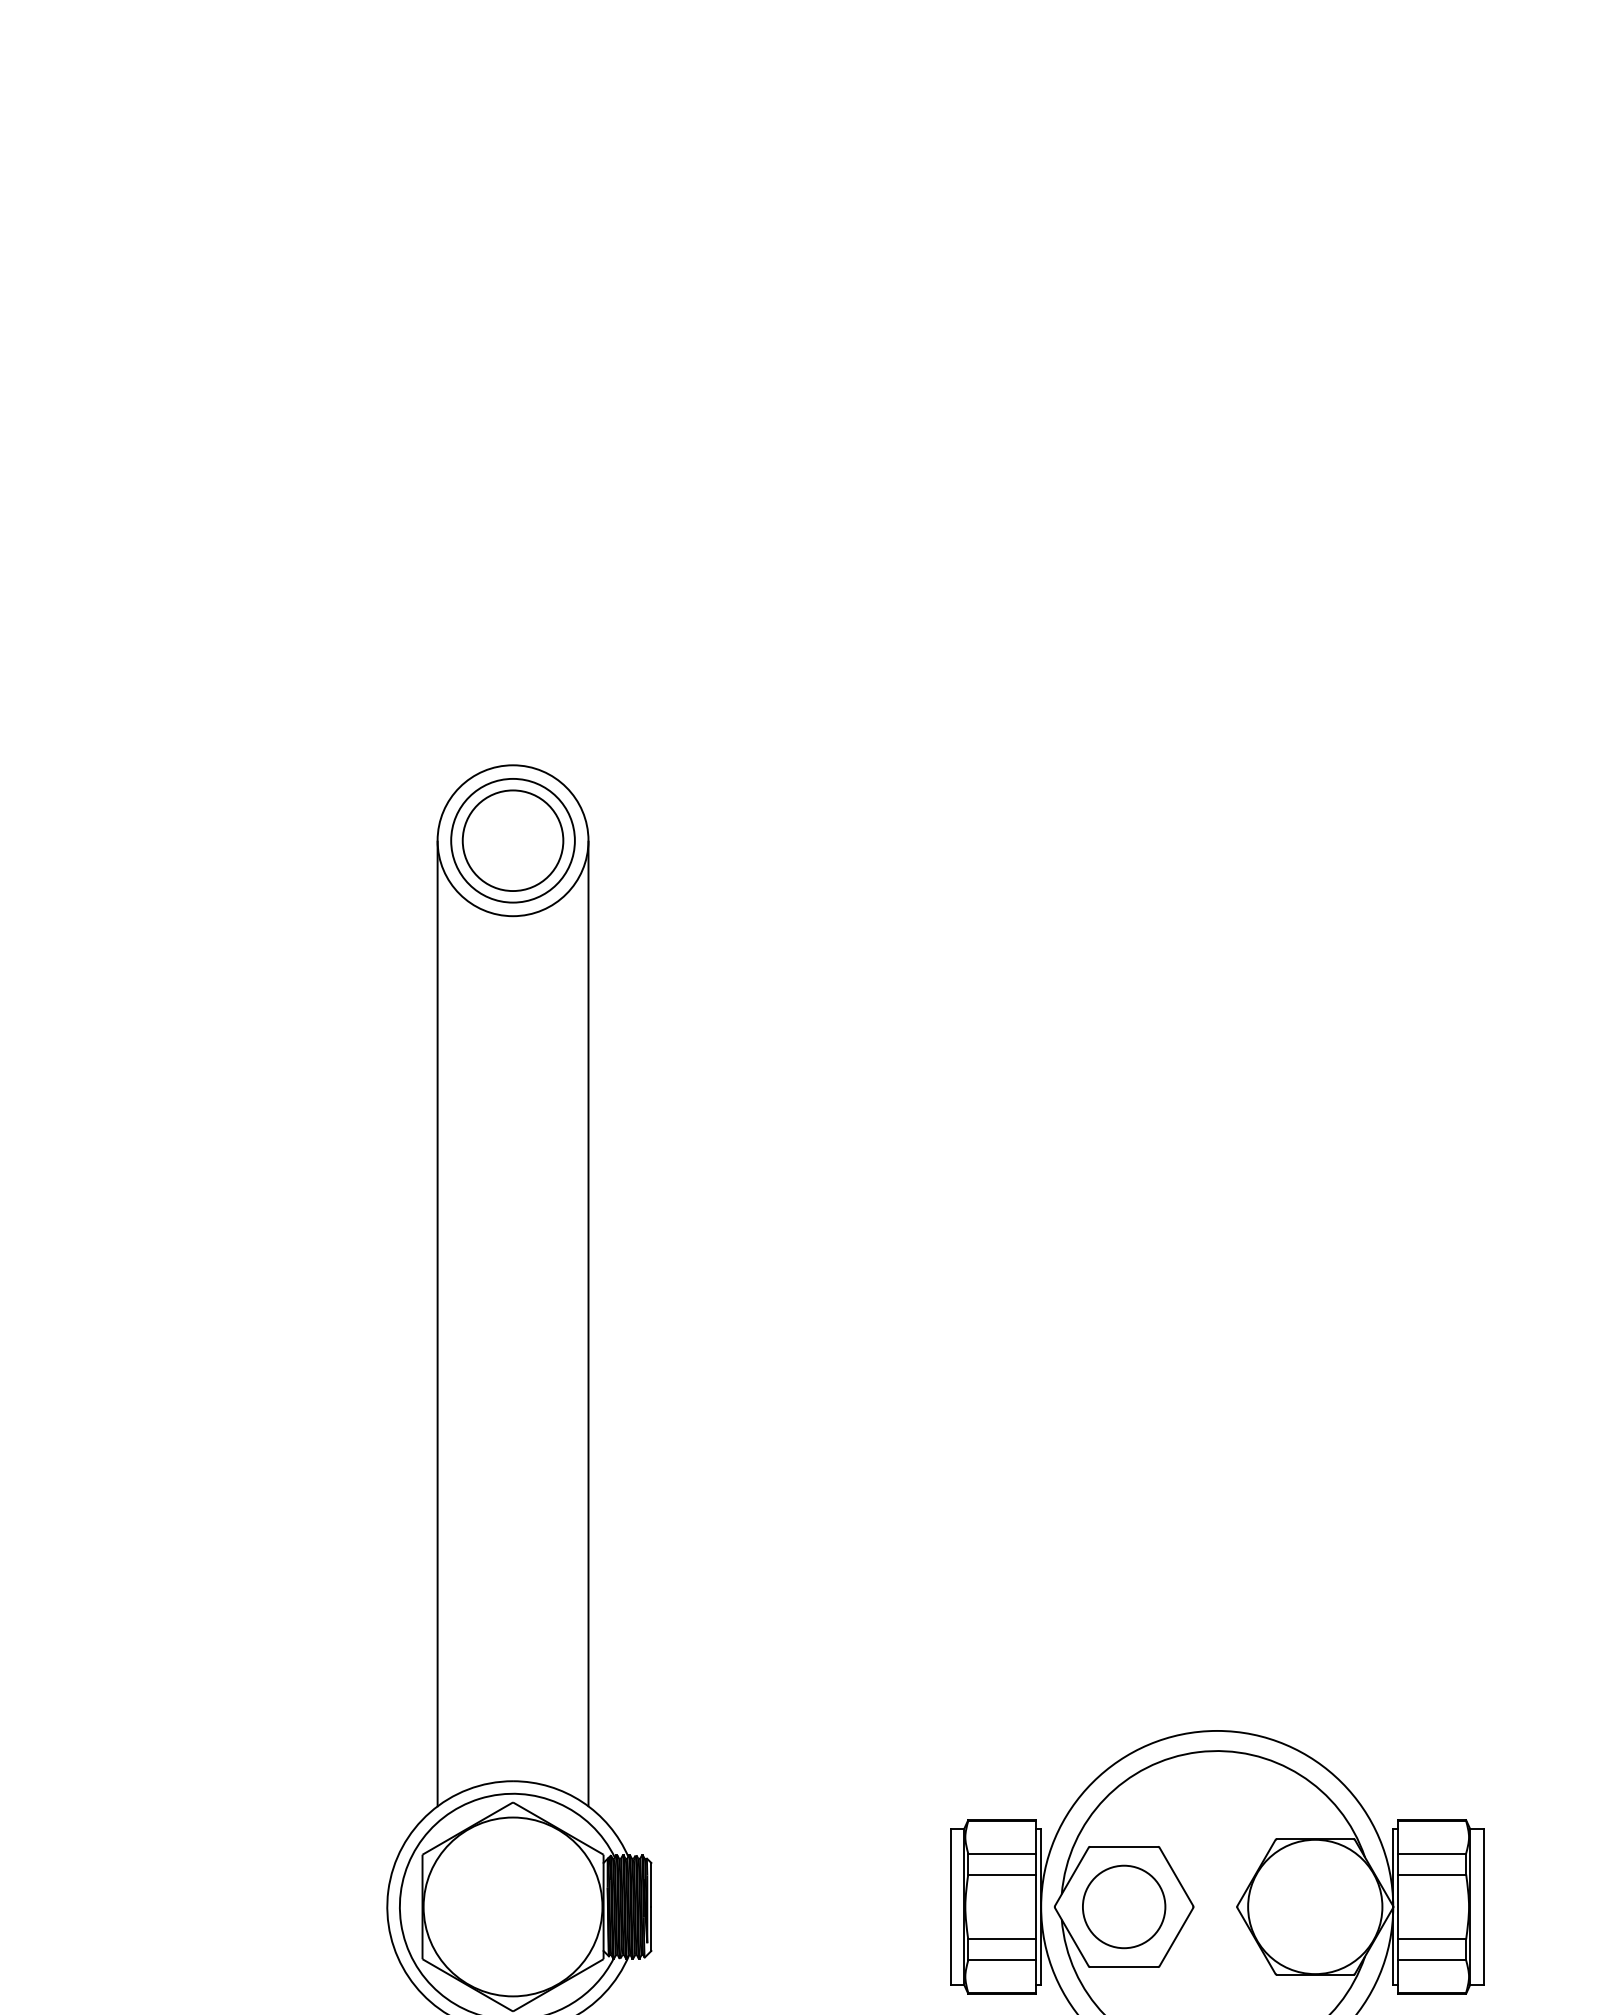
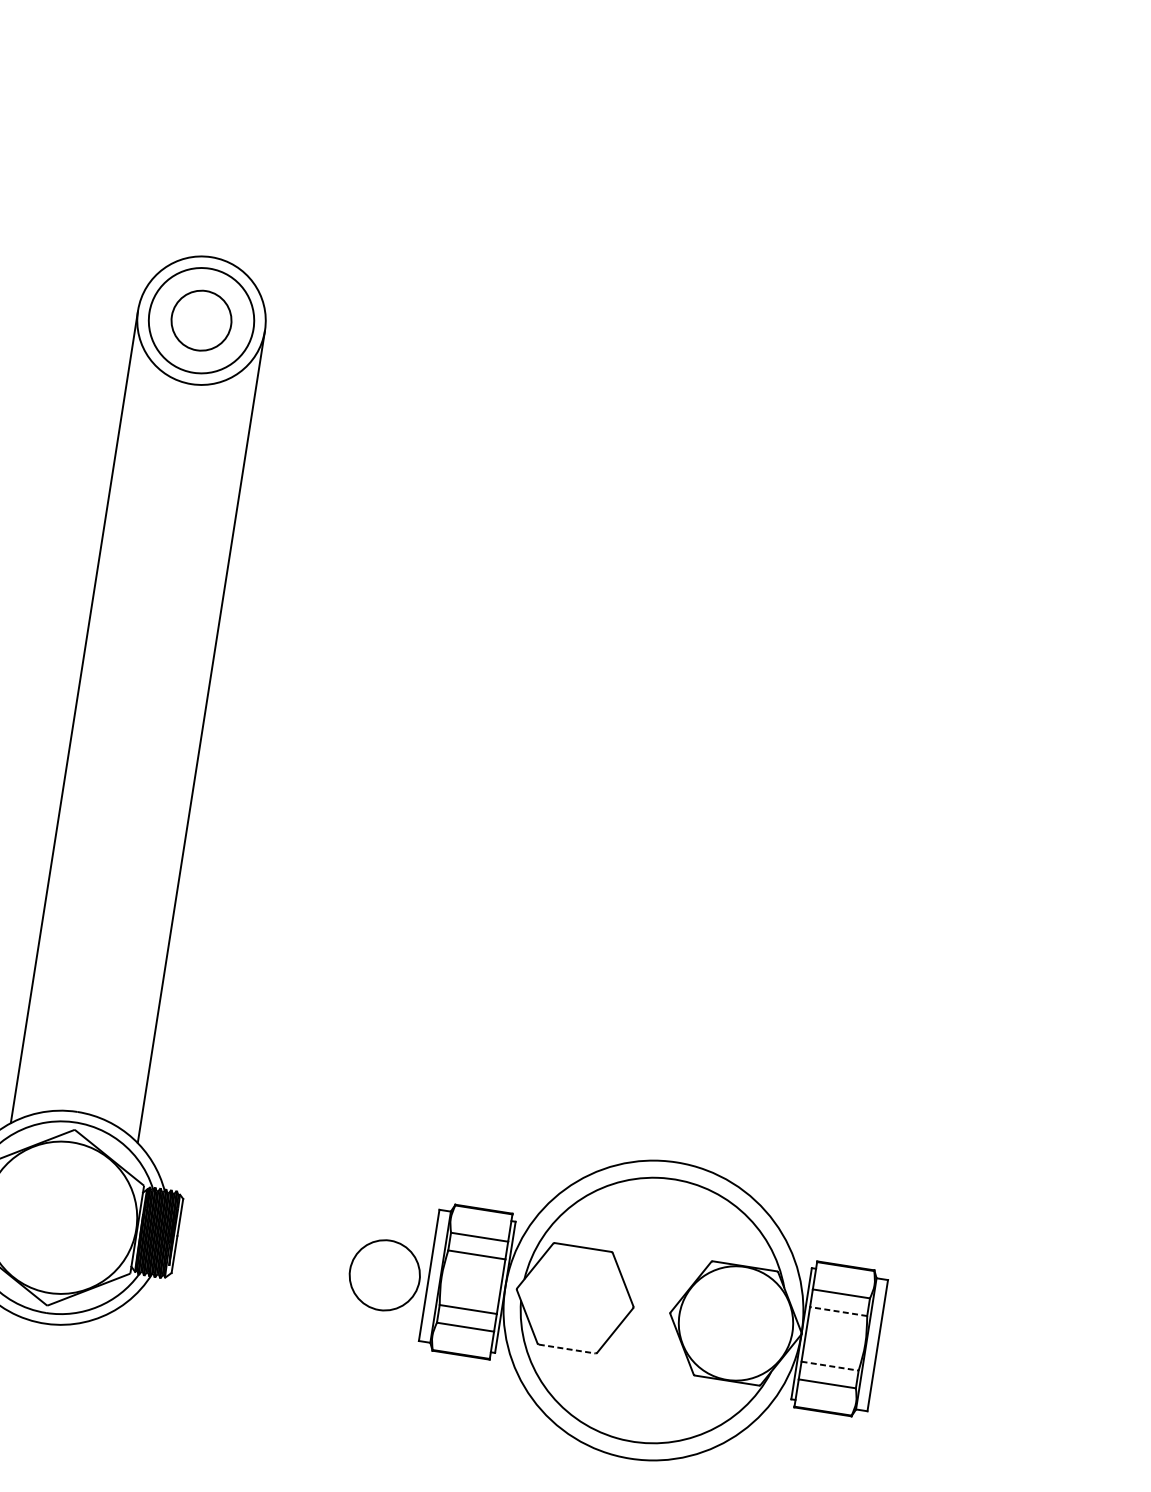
circle: (512, 840) -> (201, 320), size x0.7
line: (1432, 1874) -> (838, 1311), solid -> dashed
circle: (1124, 1906) -> (385, 1275), moved
line: (1432, 1939) -> (830, 1366), solid -> dashed
line: (1124, 1967) -> (567, 1349), solid -> dashed

